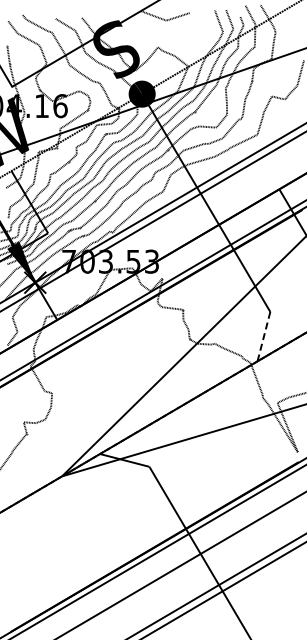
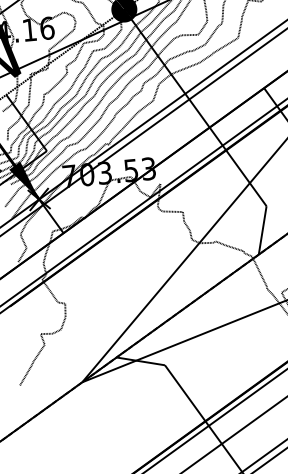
line: (263, 336) -> (262, 230), dashed -> solid

